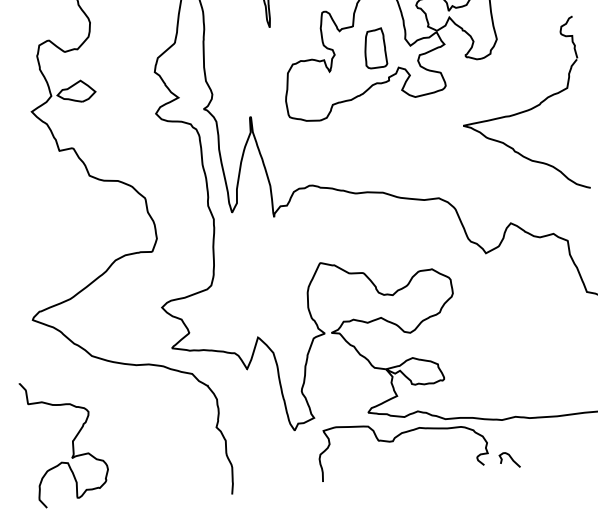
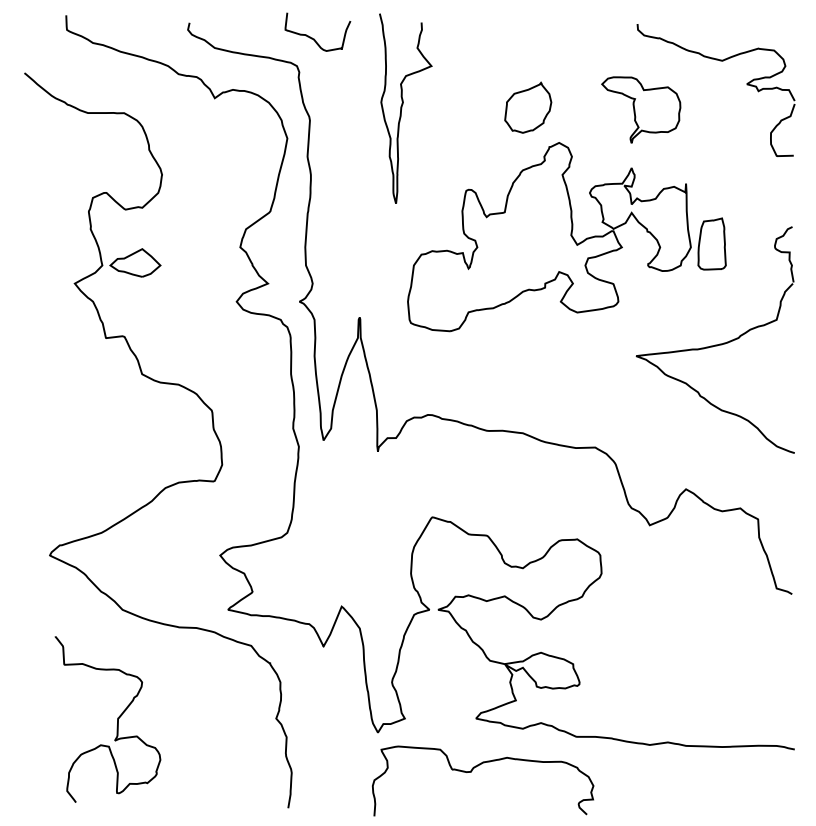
part: (374, 48) -> (711, 243), moved
curve: (394, 440) -> (472, 771), moved
curve: (72, 441) -> (117, 719), moved
curve: (510, 458) -> (656, 796), removed

